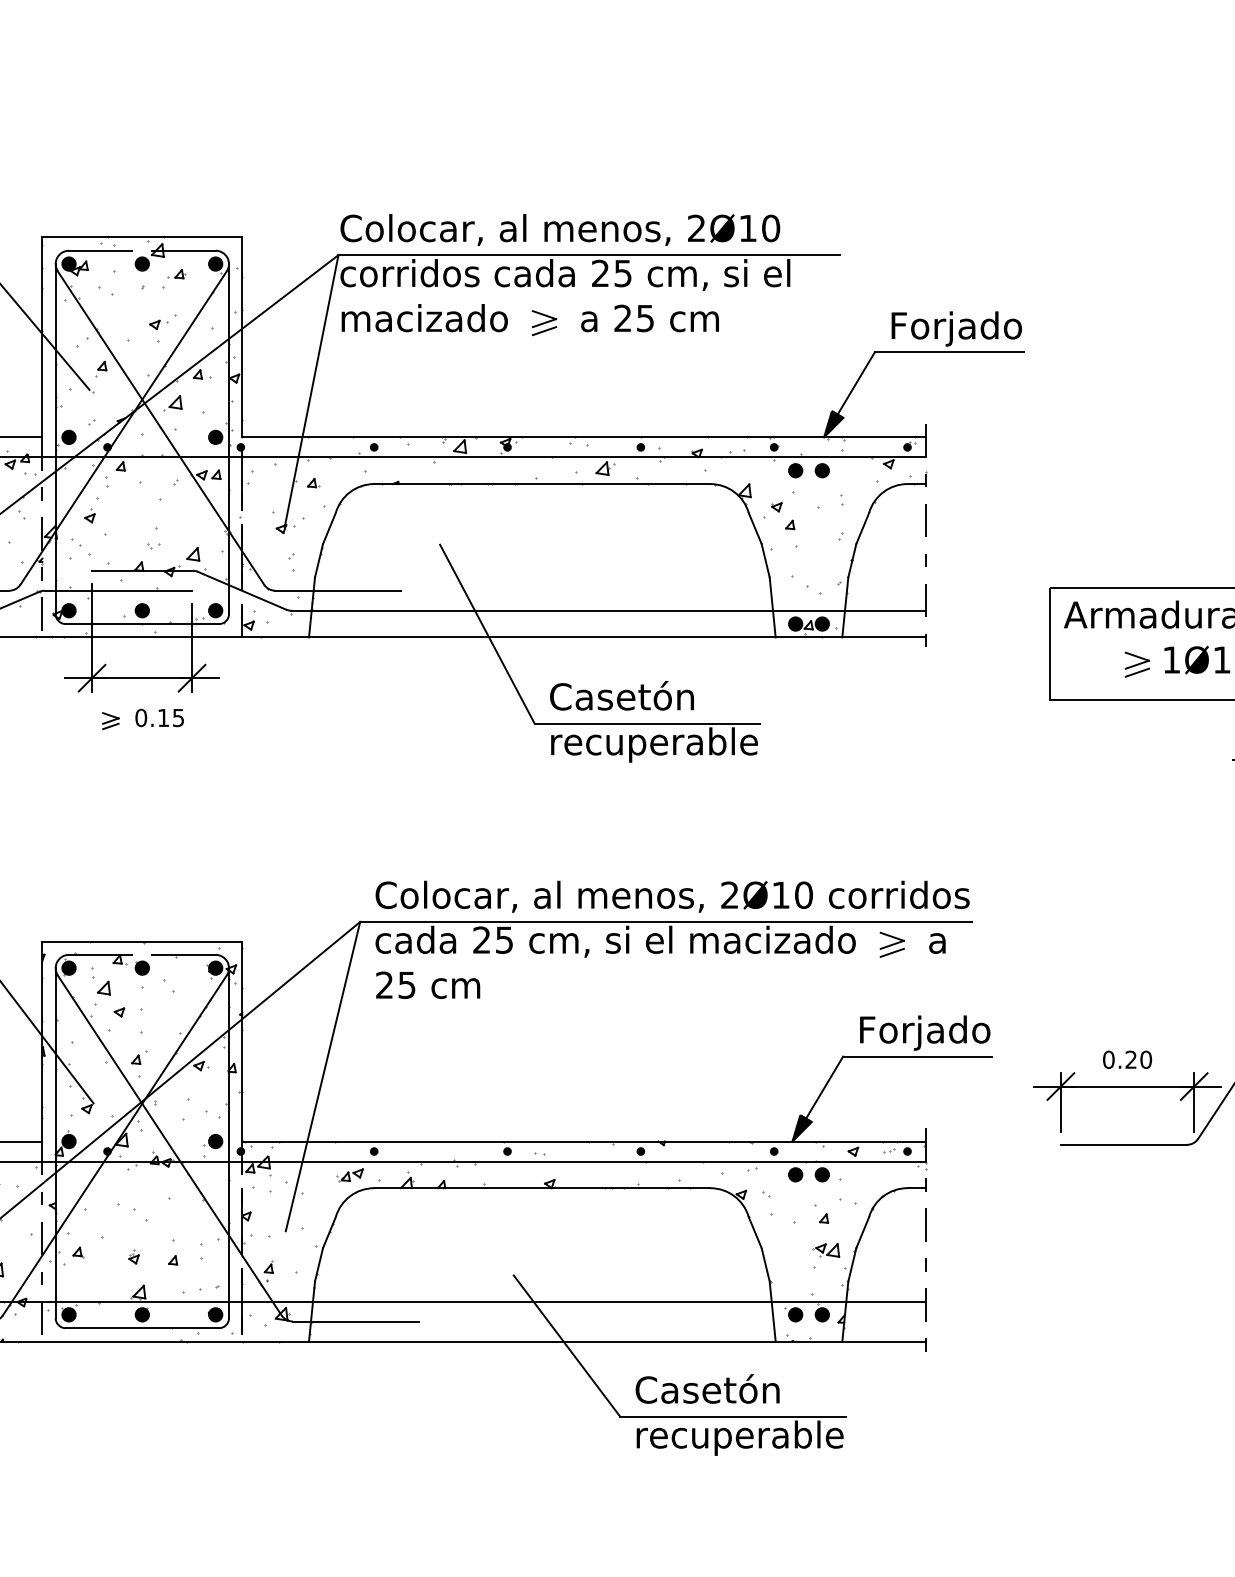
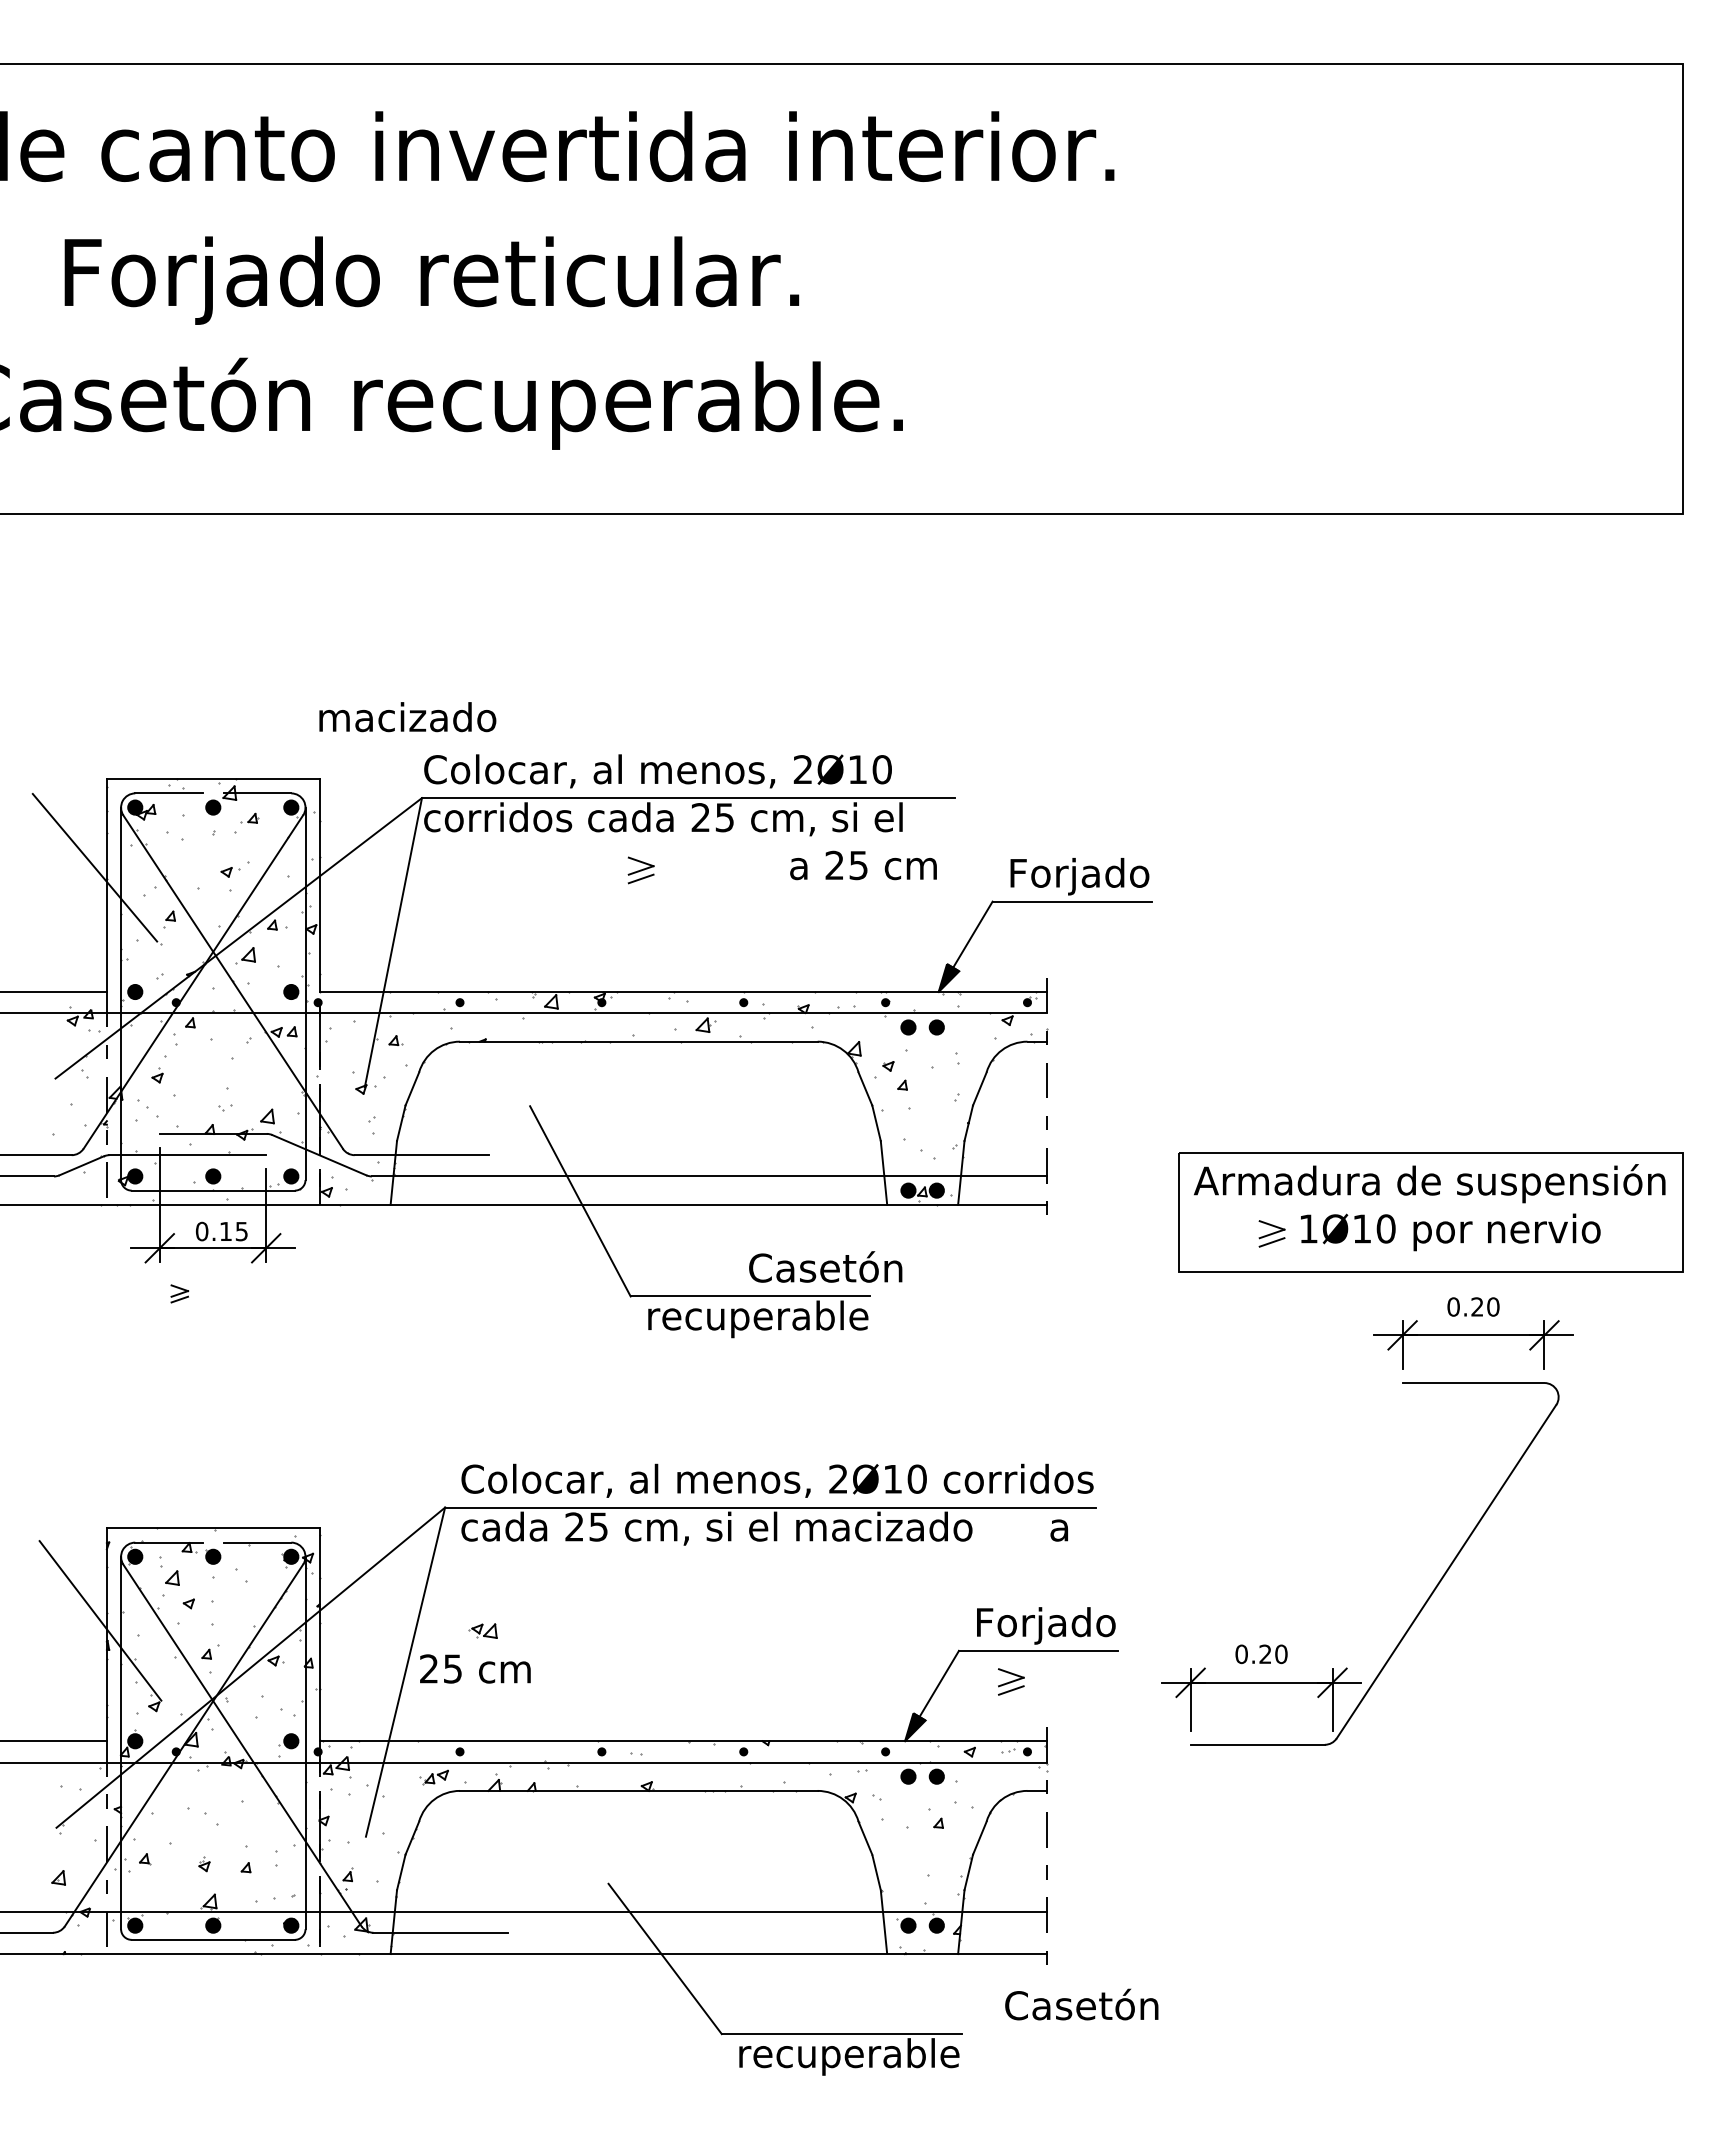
text: (424, 318) -> (407, 717), moved
text: (650, 318) -> (863, 865), moved
text: (621, 695) -> (825, 1266), moved
text: (159, 717) -> (221, 1231), moved
part: (892, 944) -> (1011, 1681), moved
text: (428, 984) -> (475, 1668), moved
part: (825, 1249) -> (482, 1630), moved
text: (707, 1388) -> (1081, 2004), moved

